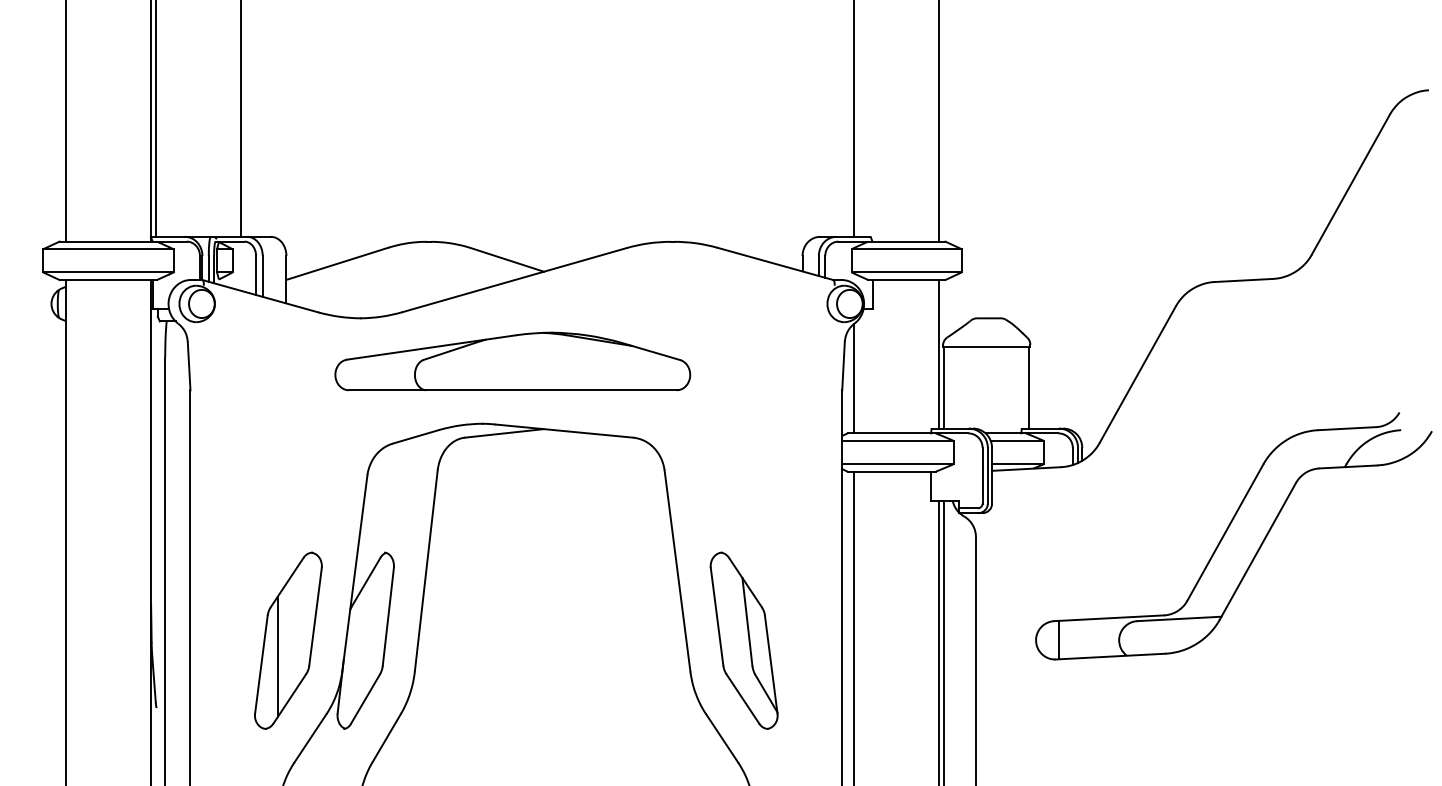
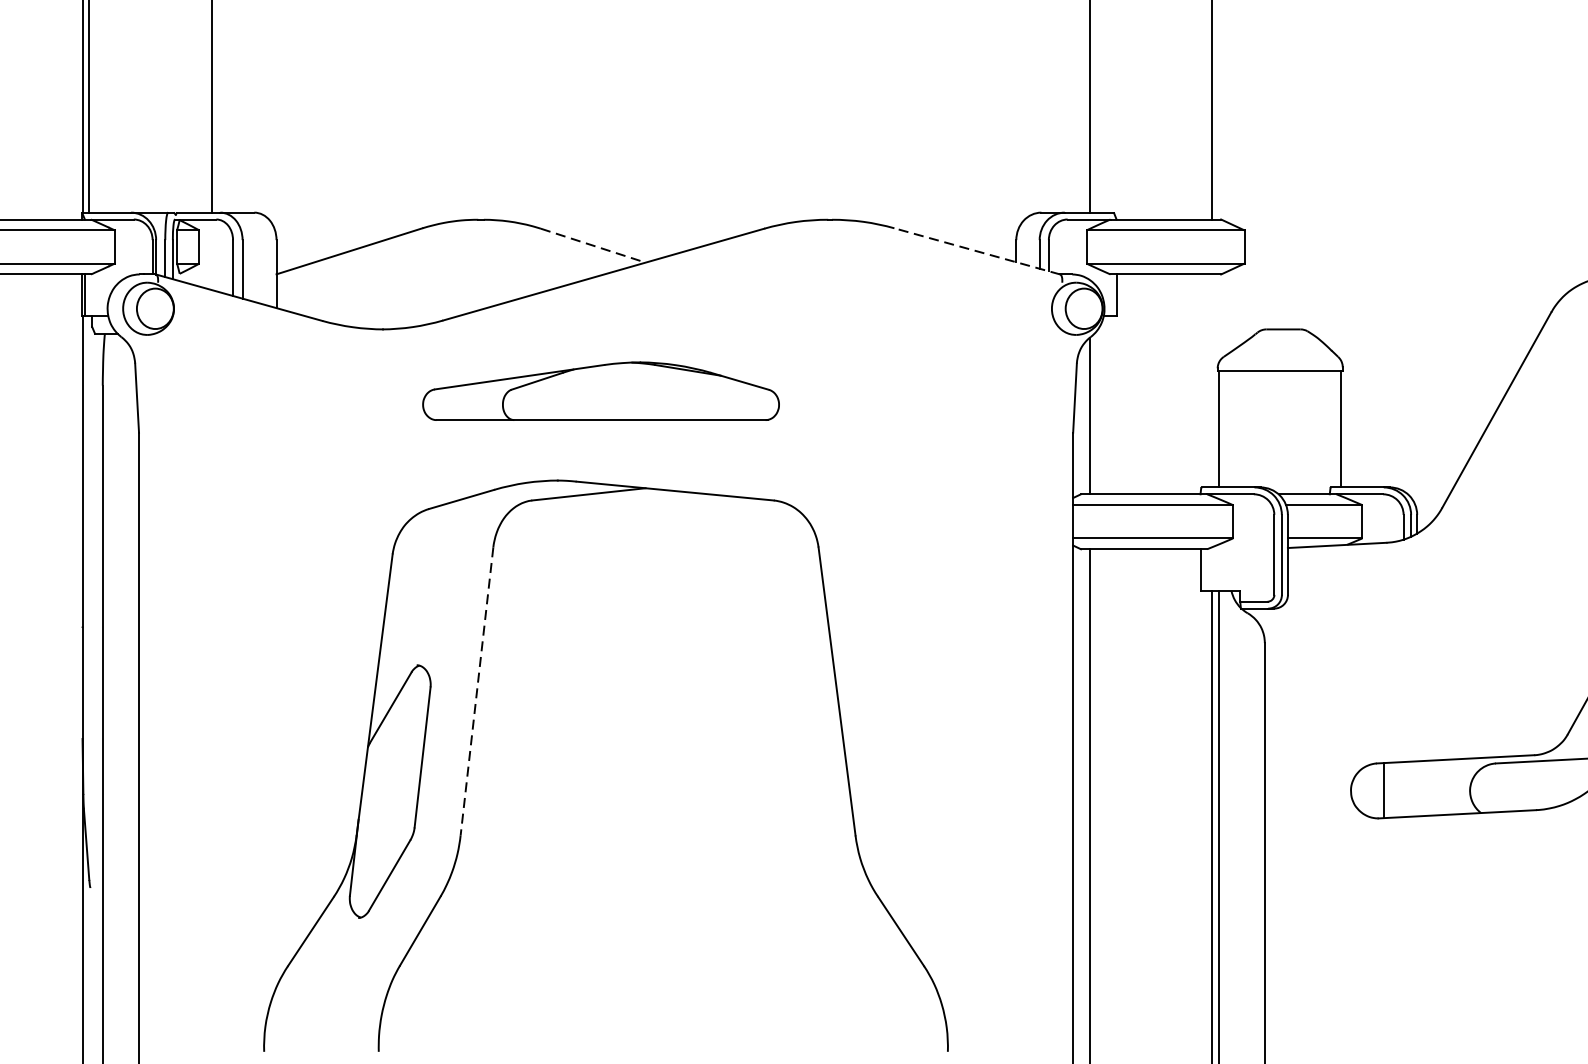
line: (507, 260) -> (593, 246), solid -> dashed
line: (774, 263) -> (976, 250), solid -> dashed
line: (939, 353) -> (1212, 379), removed
part: (512, 361) -> (600, 391), size x0.7
line: (426, 571) -> (477, 692), solid -> dashed
part: (288, 640) -> (279, 791), removed
part: (743, 640) -> (931, 791), removed

